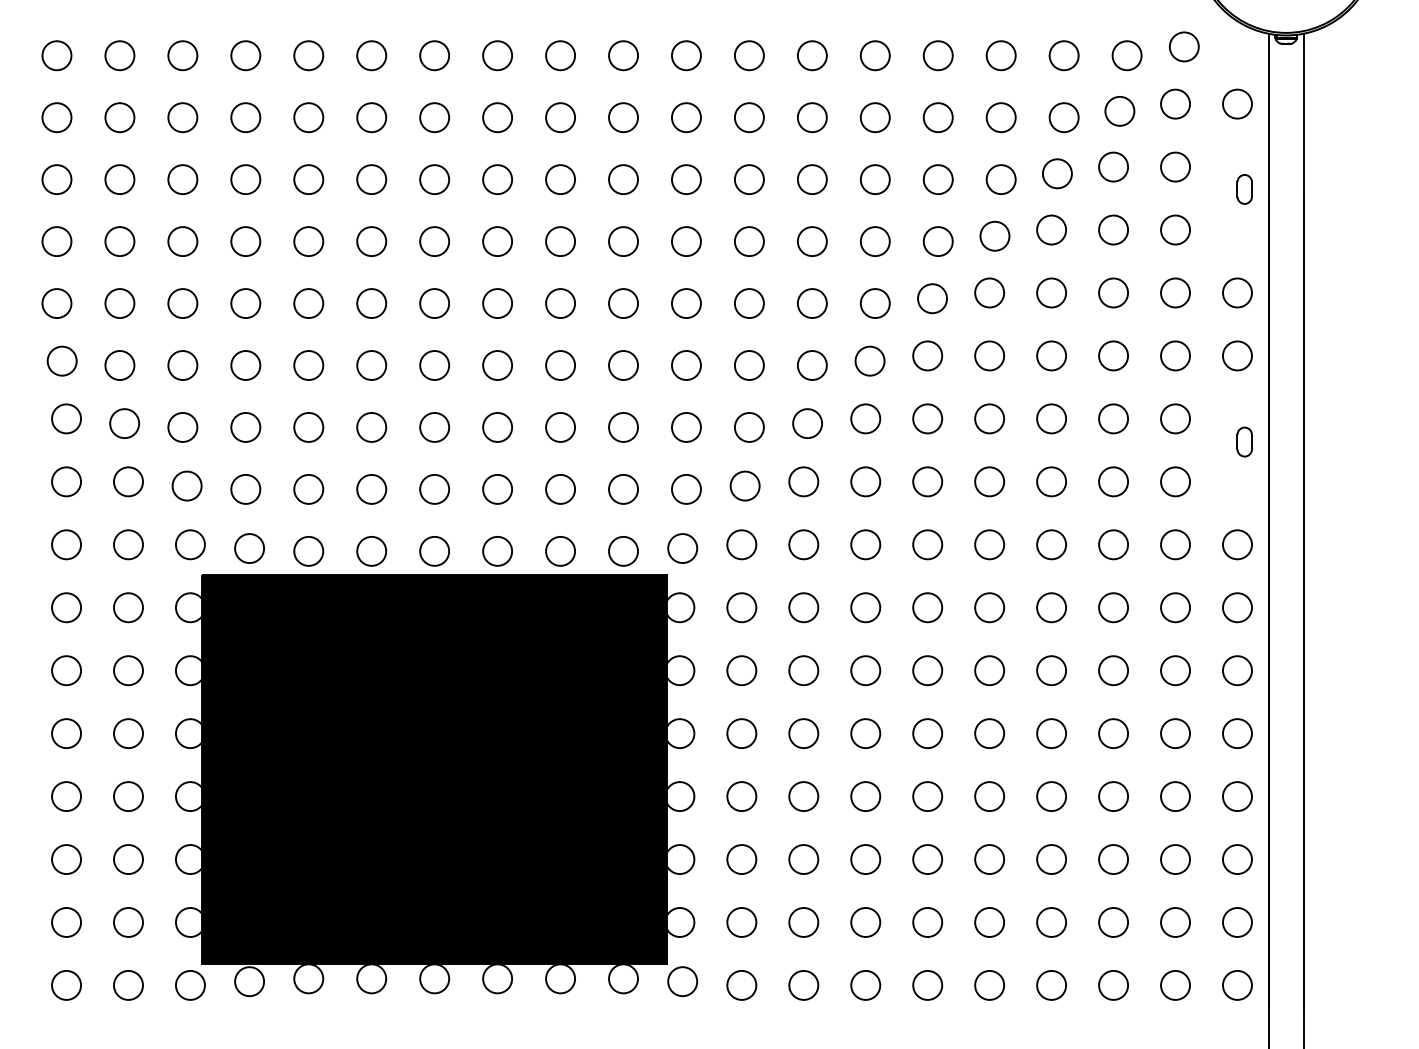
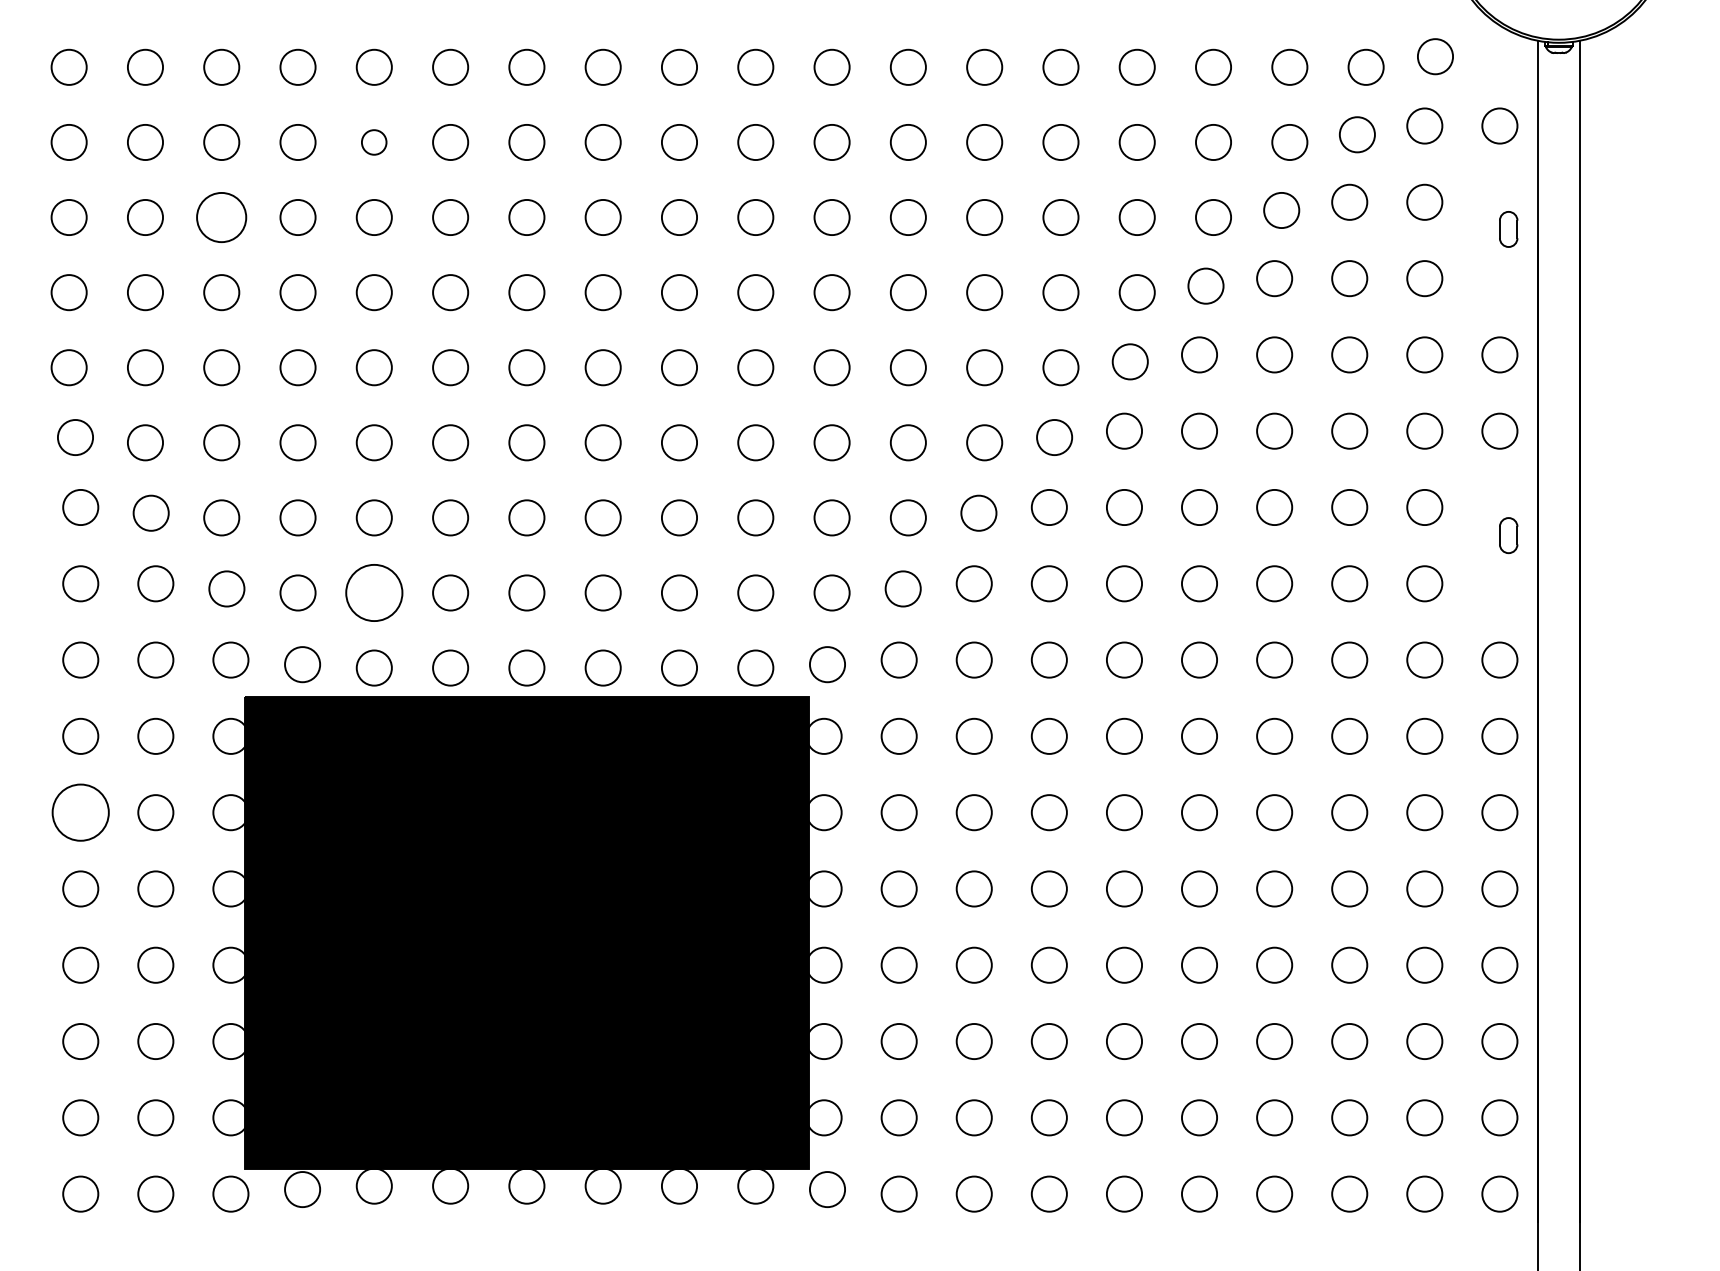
circle: (308, 117) -> (373, 142), size x0.7
circle: (182, 179) -> (221, 217), size x1.4
circle: (308, 489) -> (373, 592), size x1.6
circle: (66, 670) -> (80, 812), size x1.6

